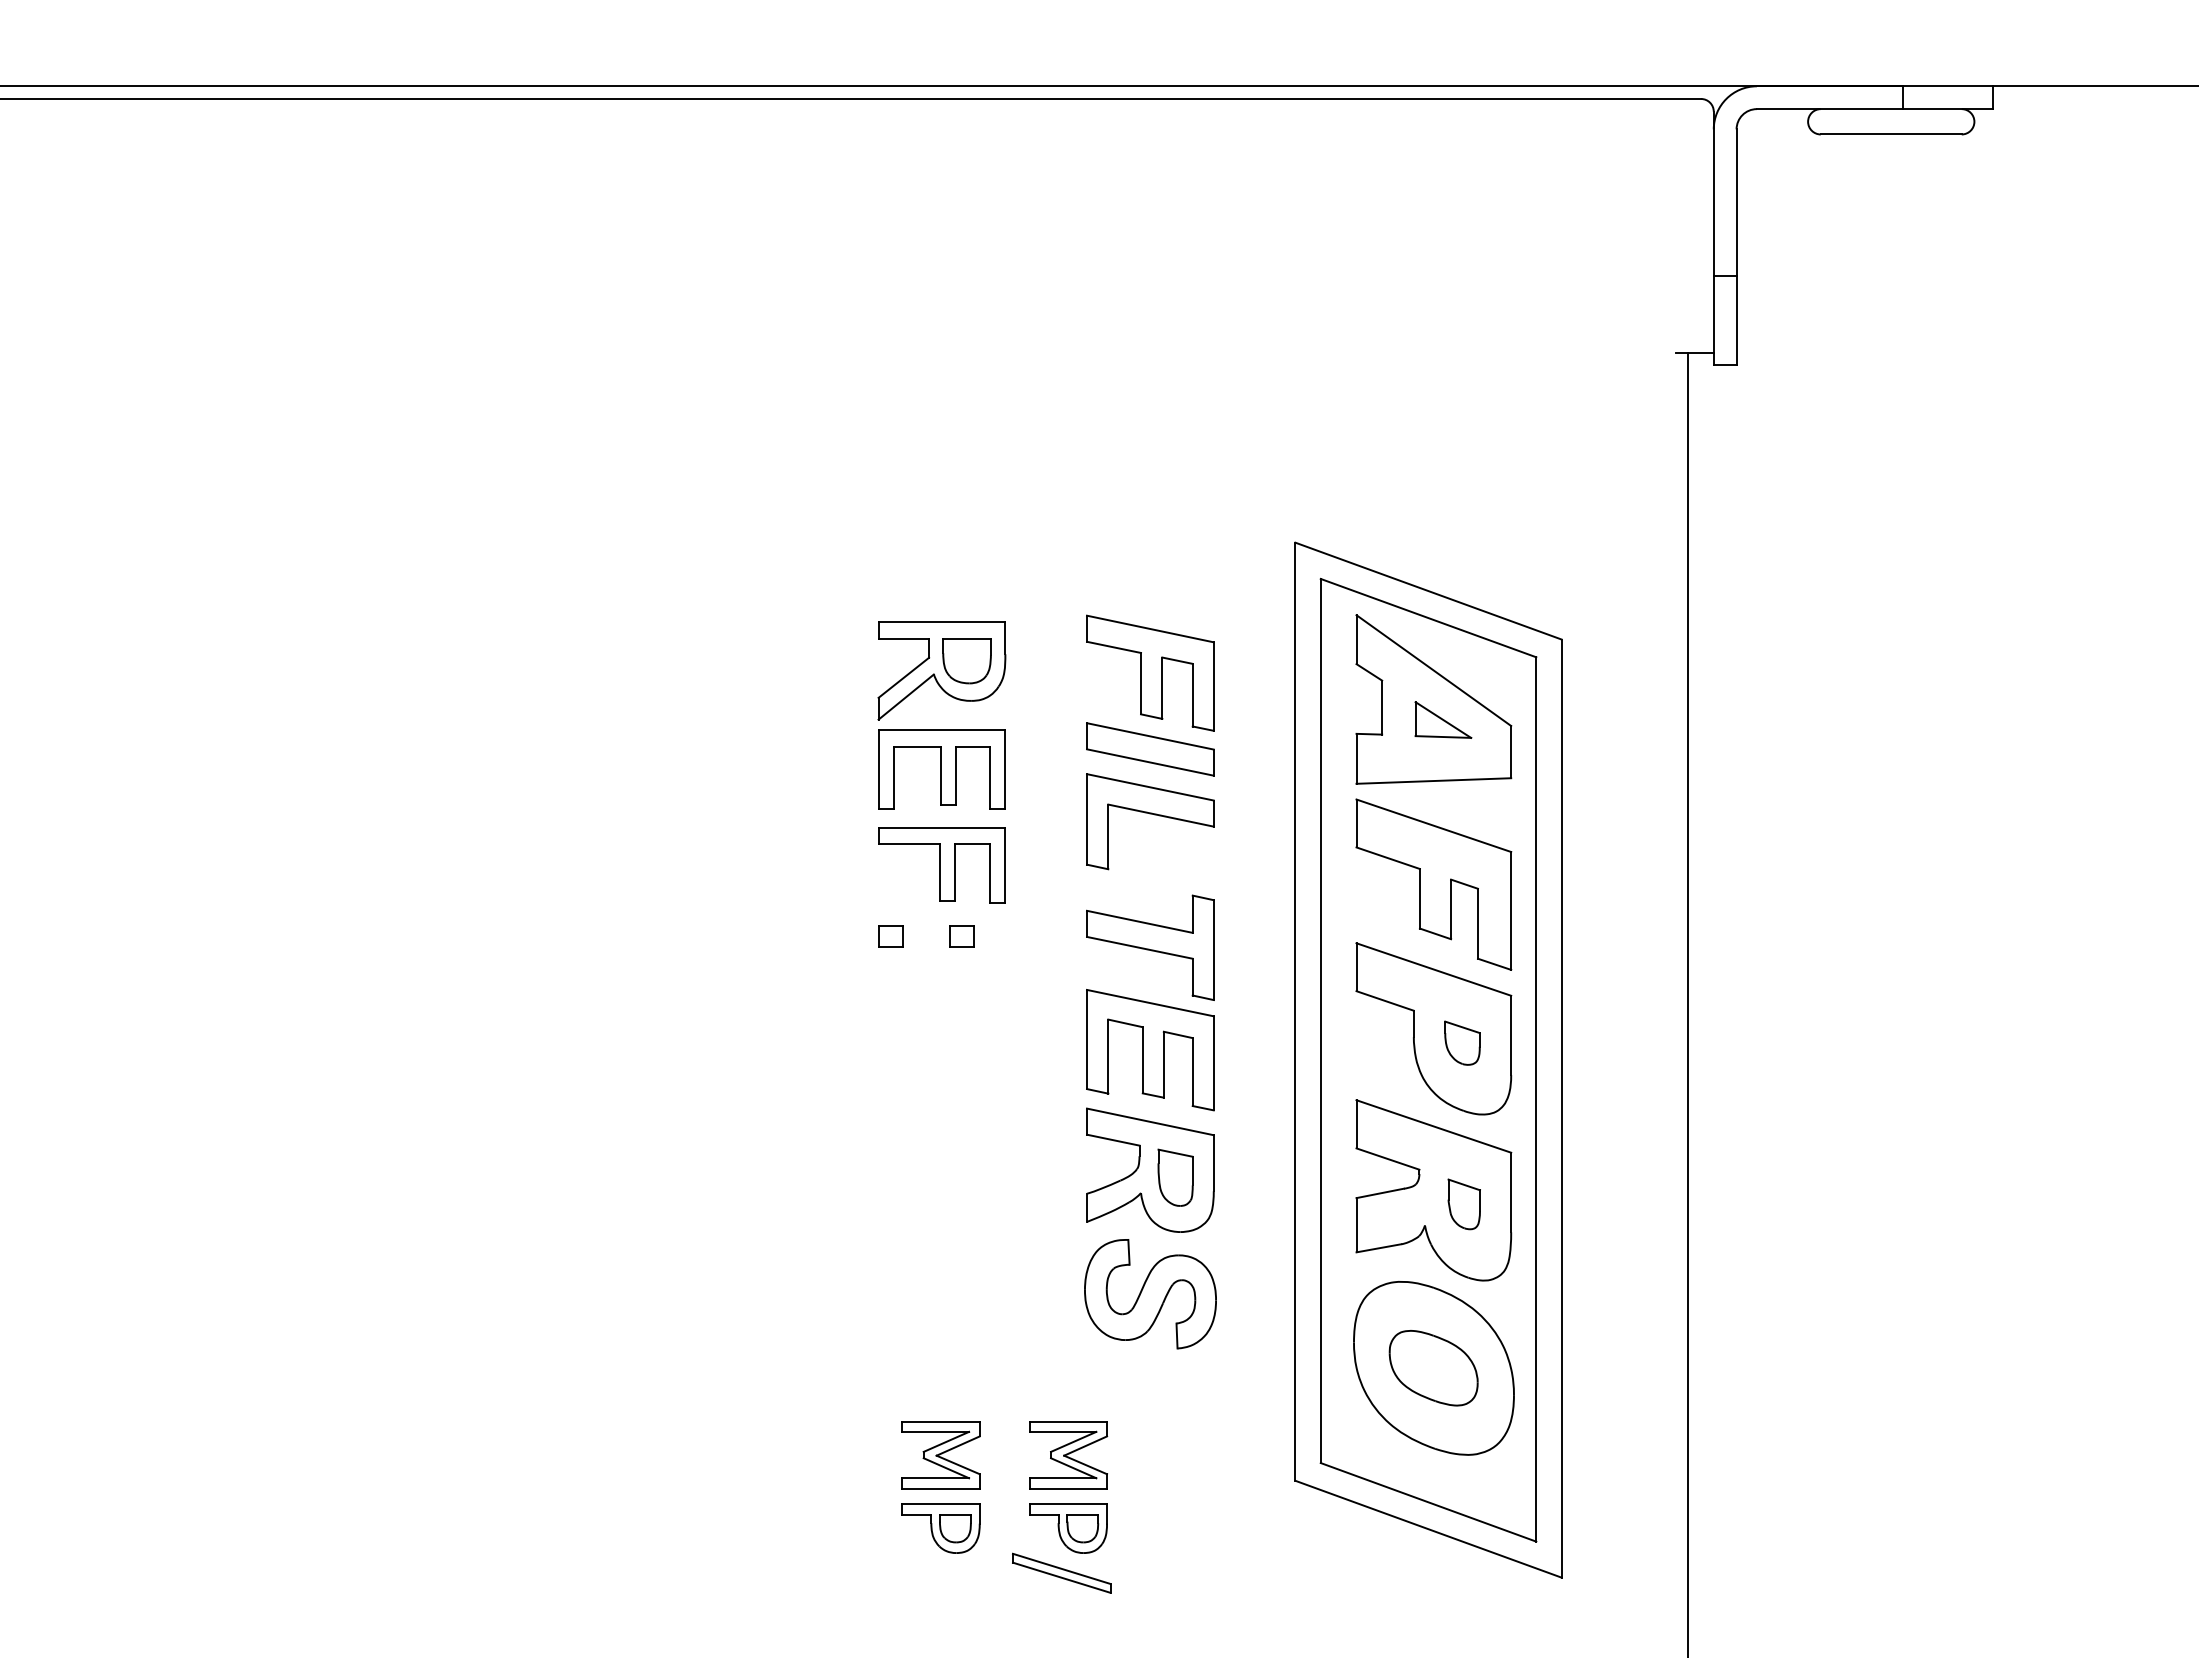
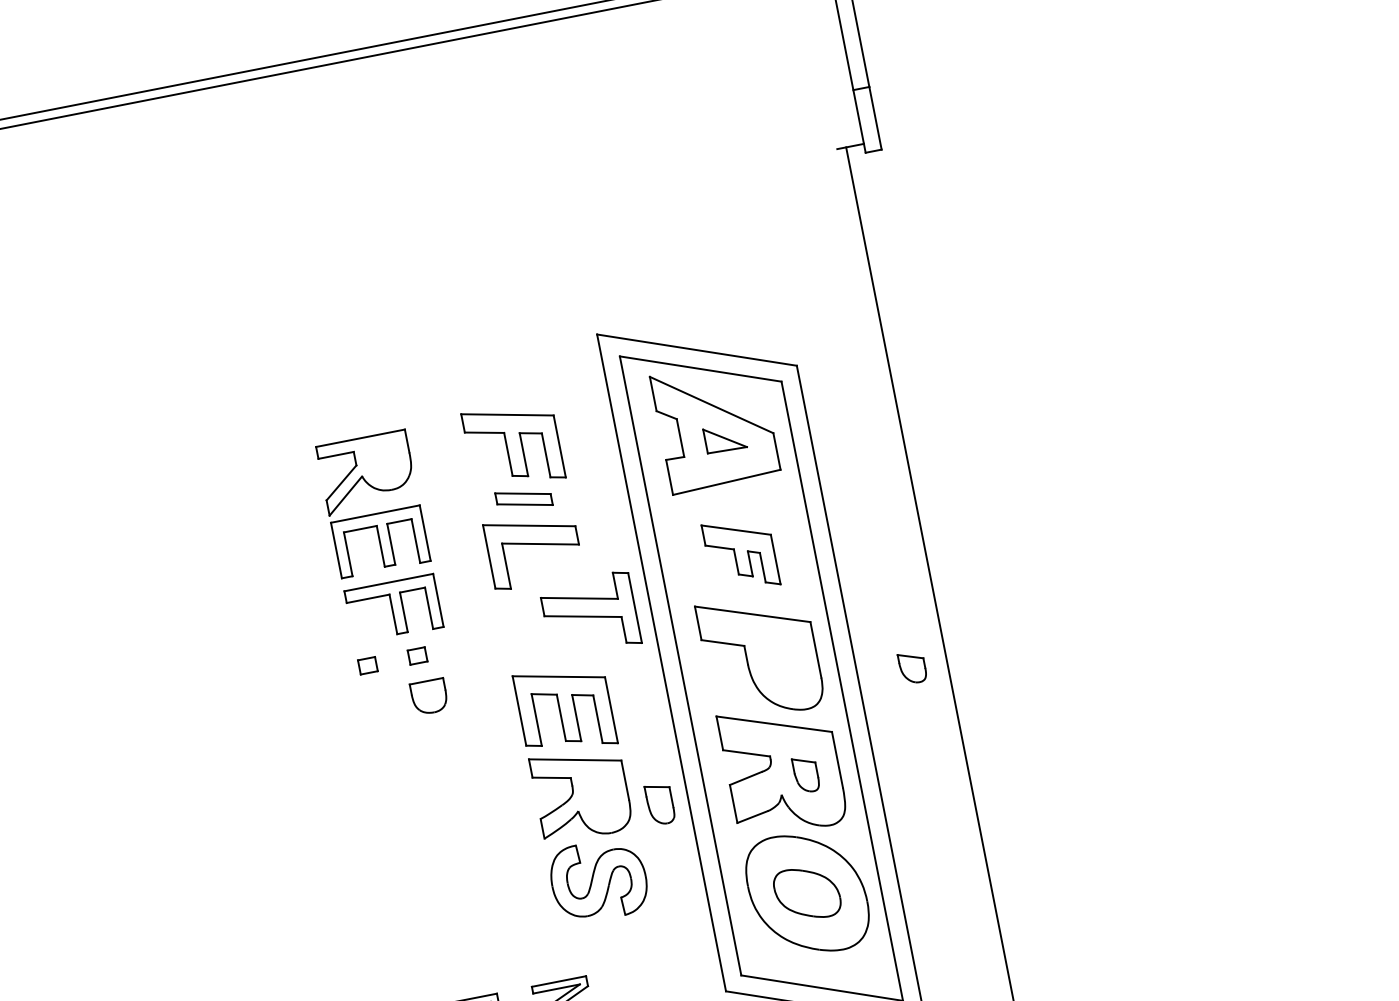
part: (966, 661) -> (429, 697), moved
part: (1150, 749) -> (524, 499), size x0.6
part: (1433, 884) -> (740, 554), size x0.6
part: (1150, 947) -> (590, 614), moved
part: (1462, 1042) -> (912, 667), moved
part: (1175, 1177) -> (660, 804), moved

